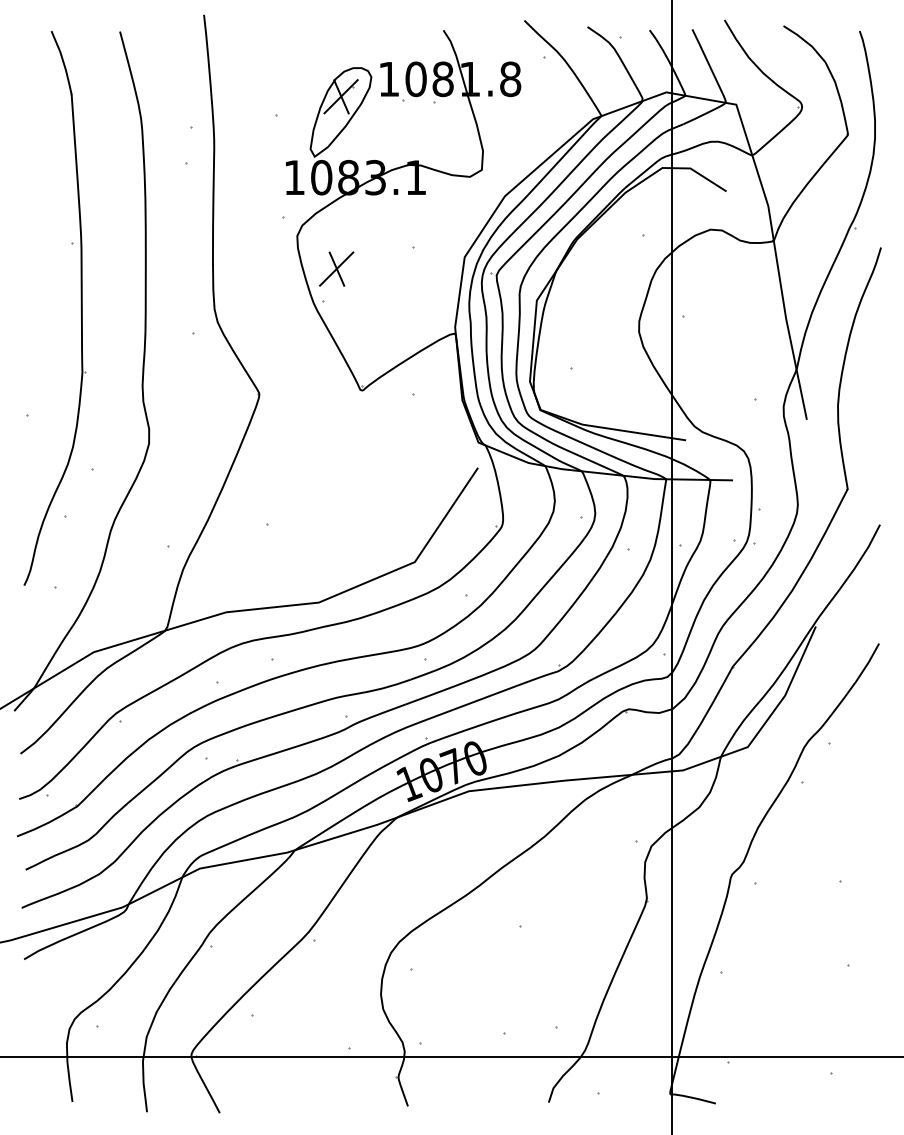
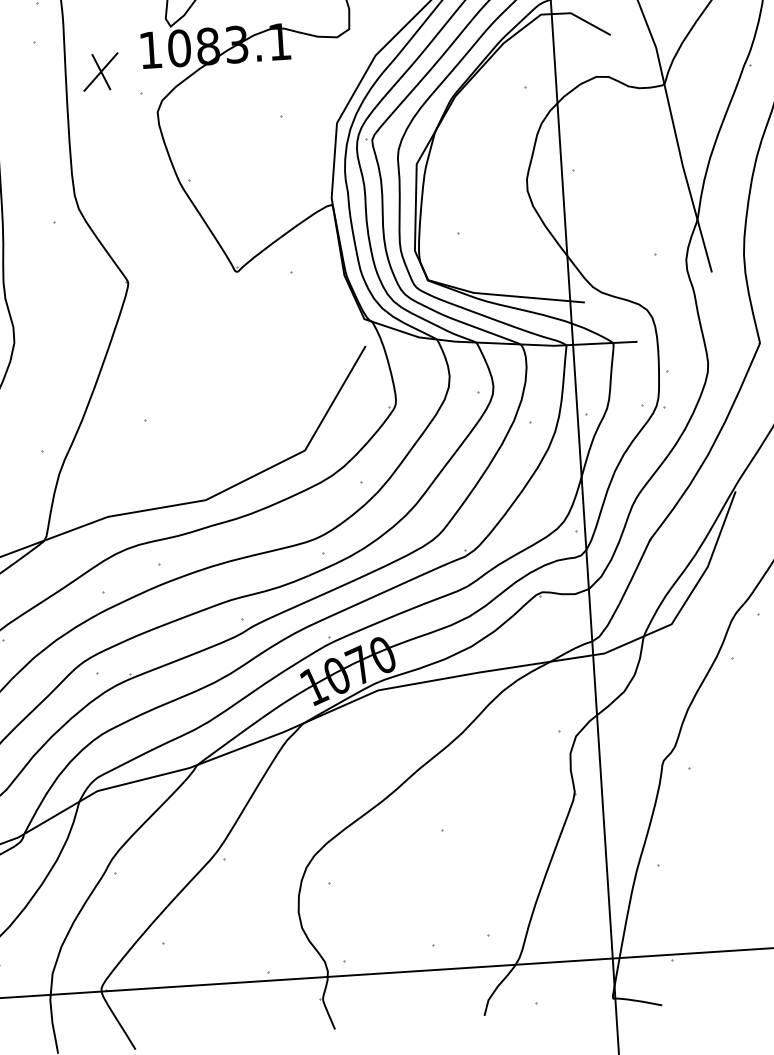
part: (336, 268) -> (100, 71), moved

